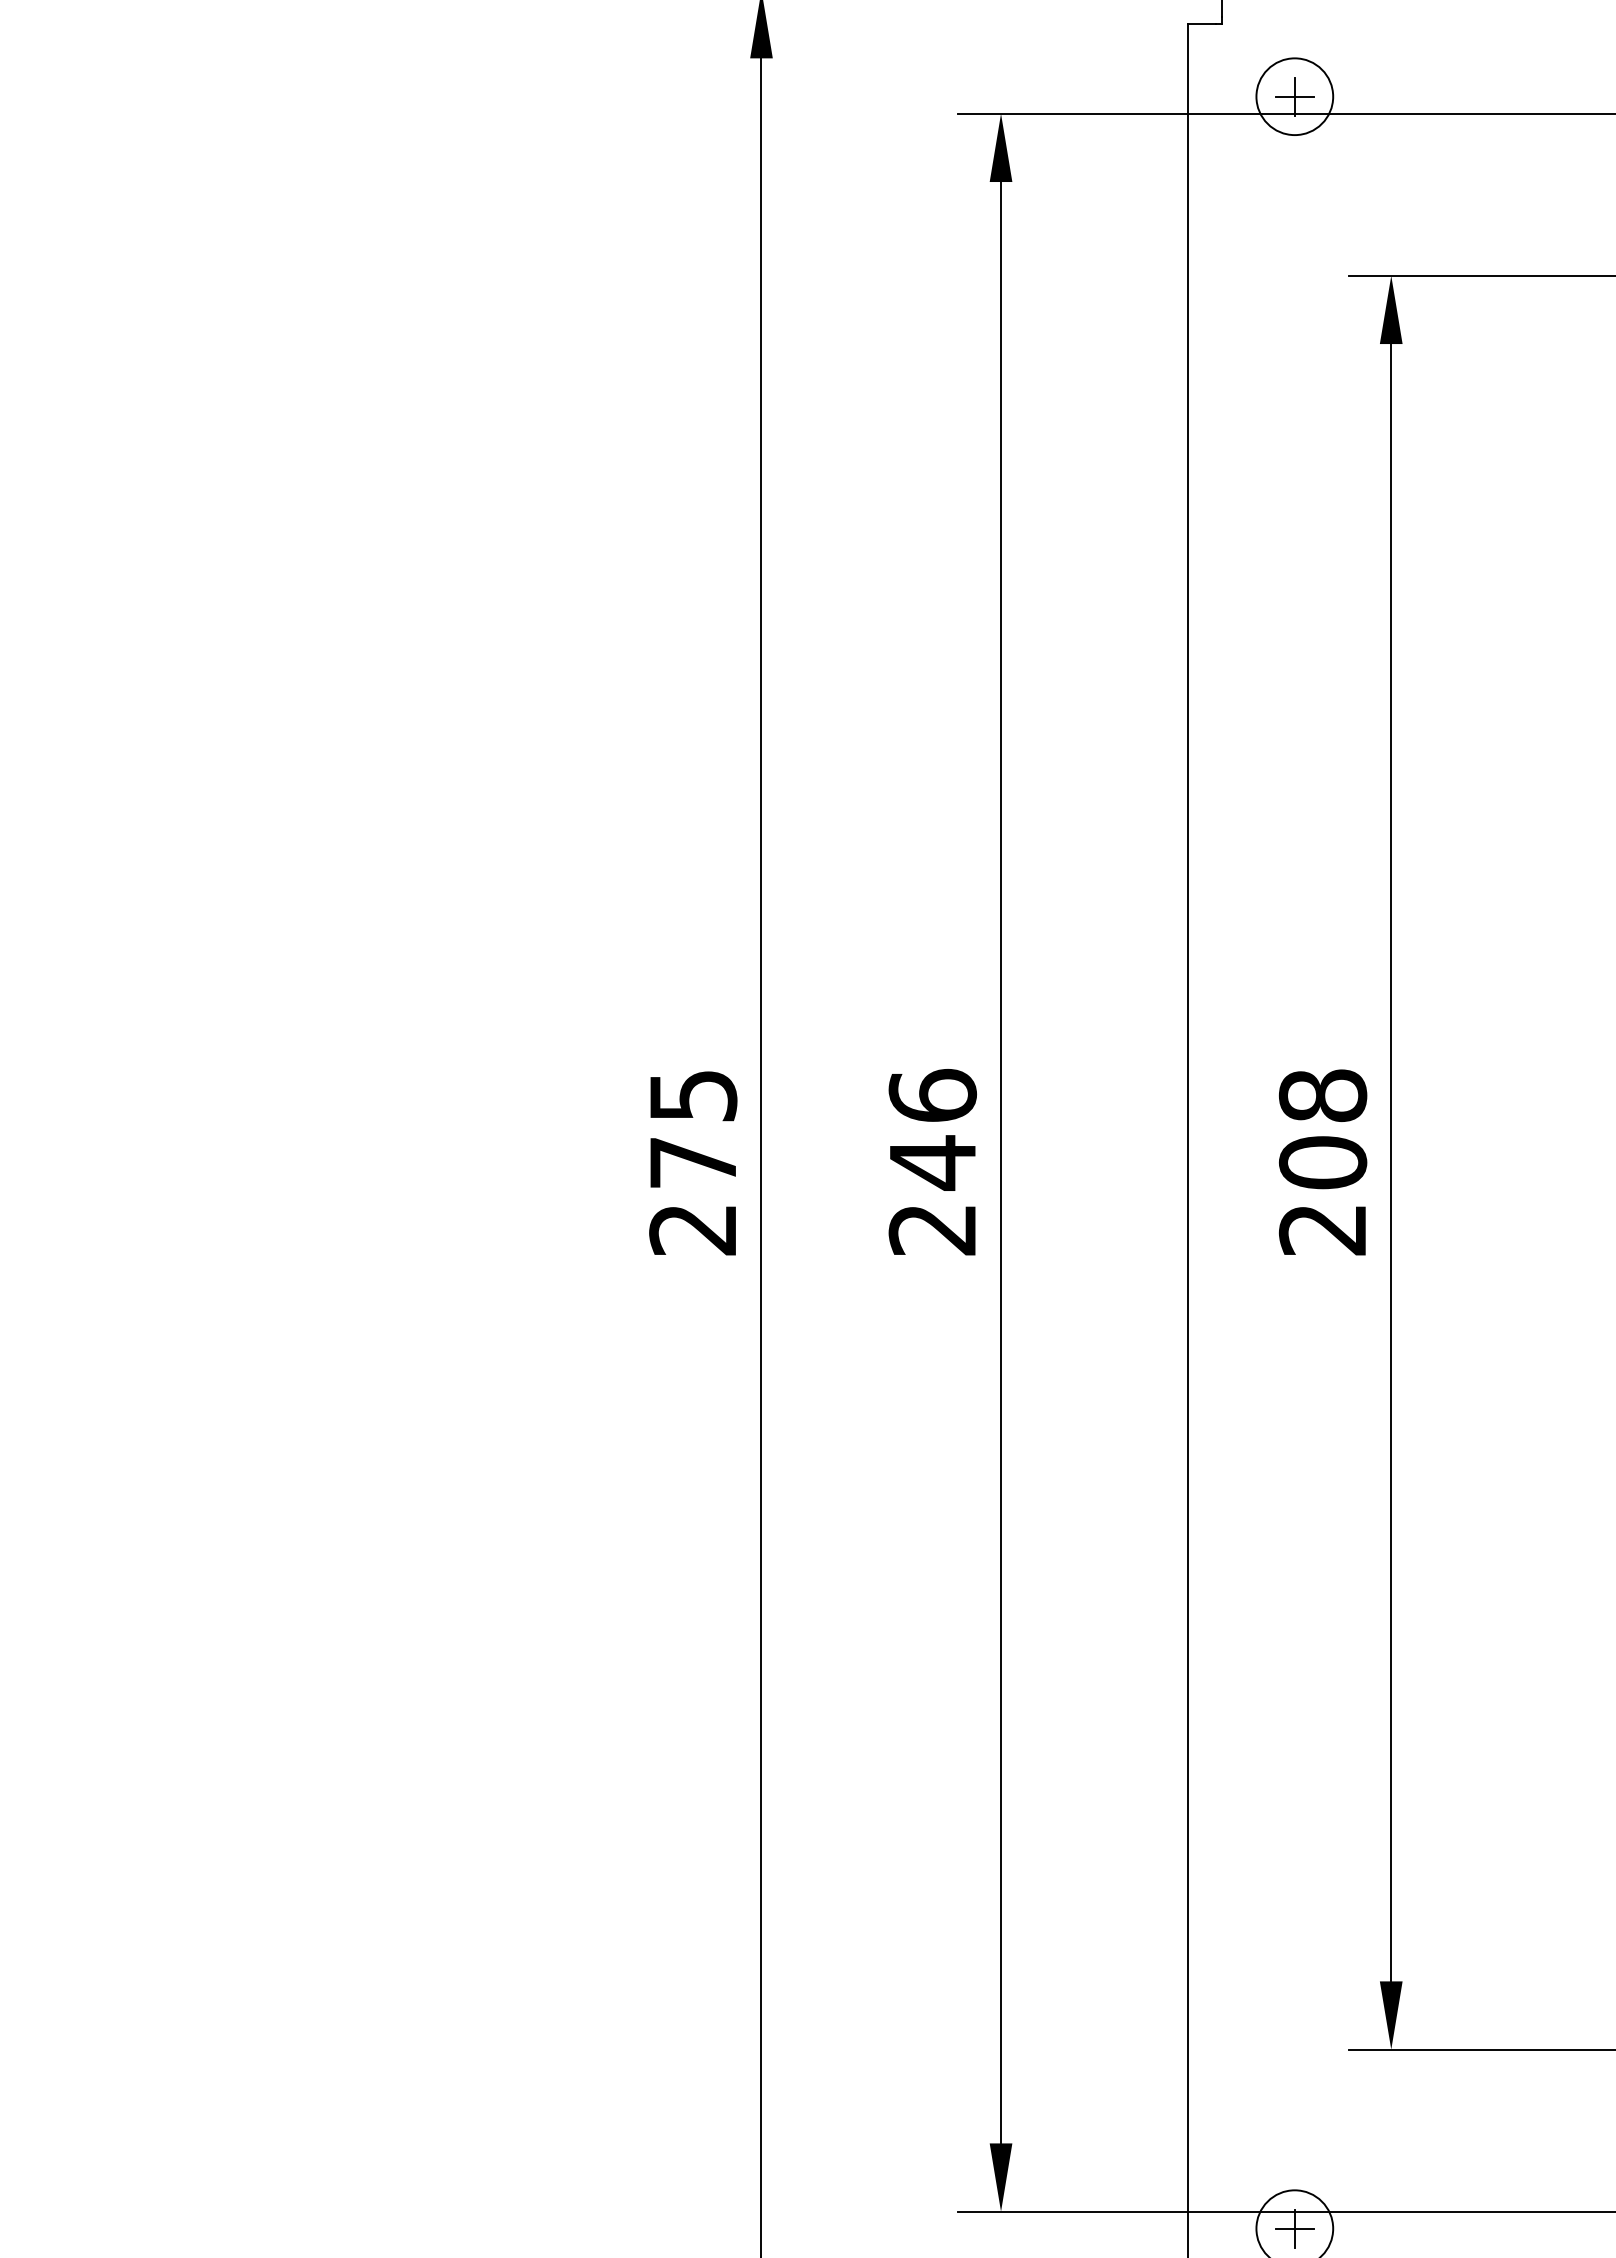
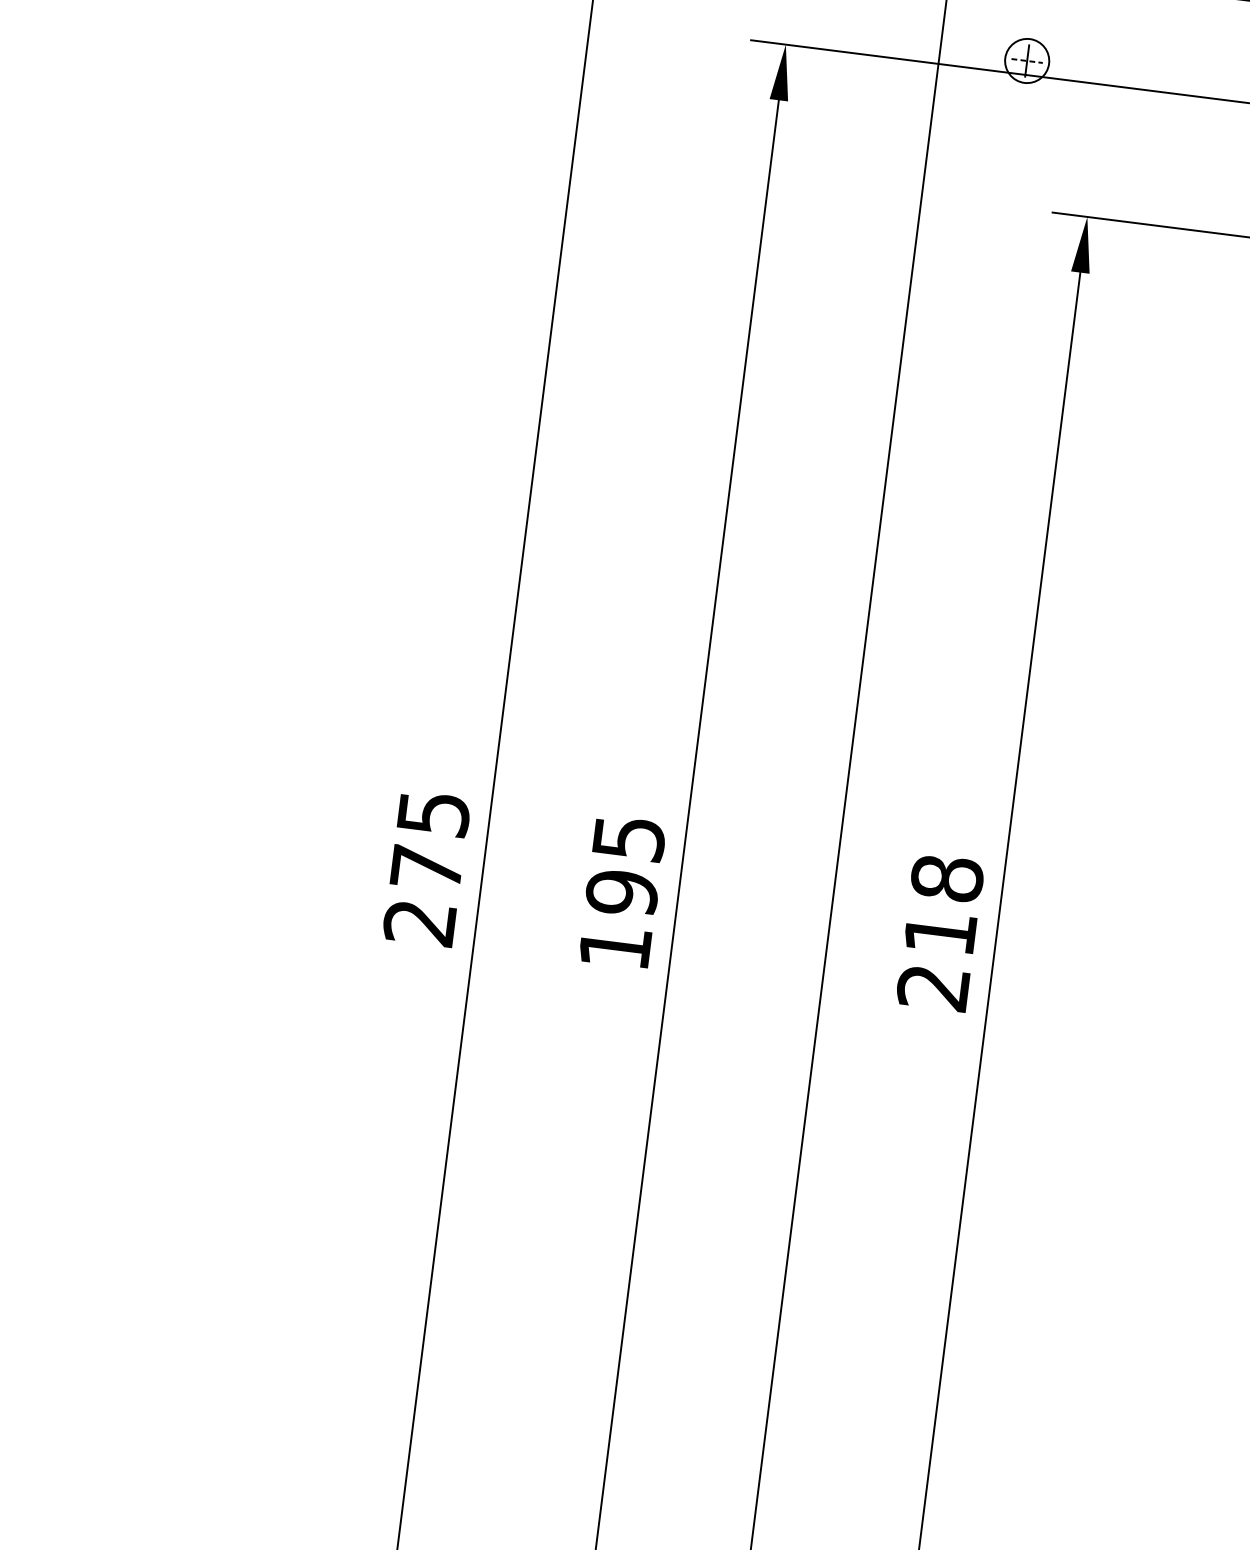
circle: (1294, 96) -> (1026, 60), size x0.7
line: (1295, 96) -> (1027, 60), solid -> dashed
text: (932, 1161) -> (622, 891), 246 -> 195
text: (1322, 1162) -> (939, 932), 208 -> 218

